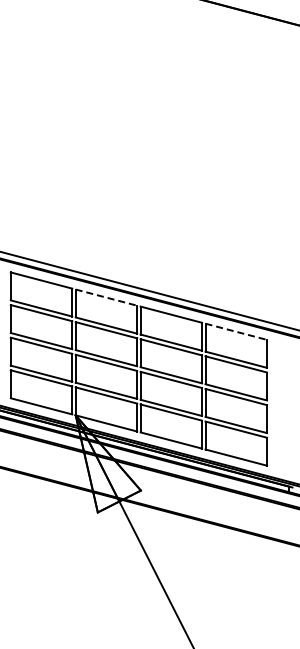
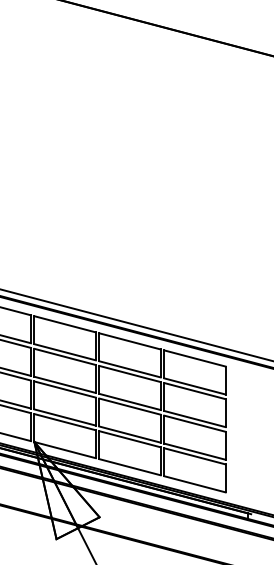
line: (106, 297) -> (65, 324), dashed -> solid
line: (236, 331) -> (195, 358), dashed -> solid

